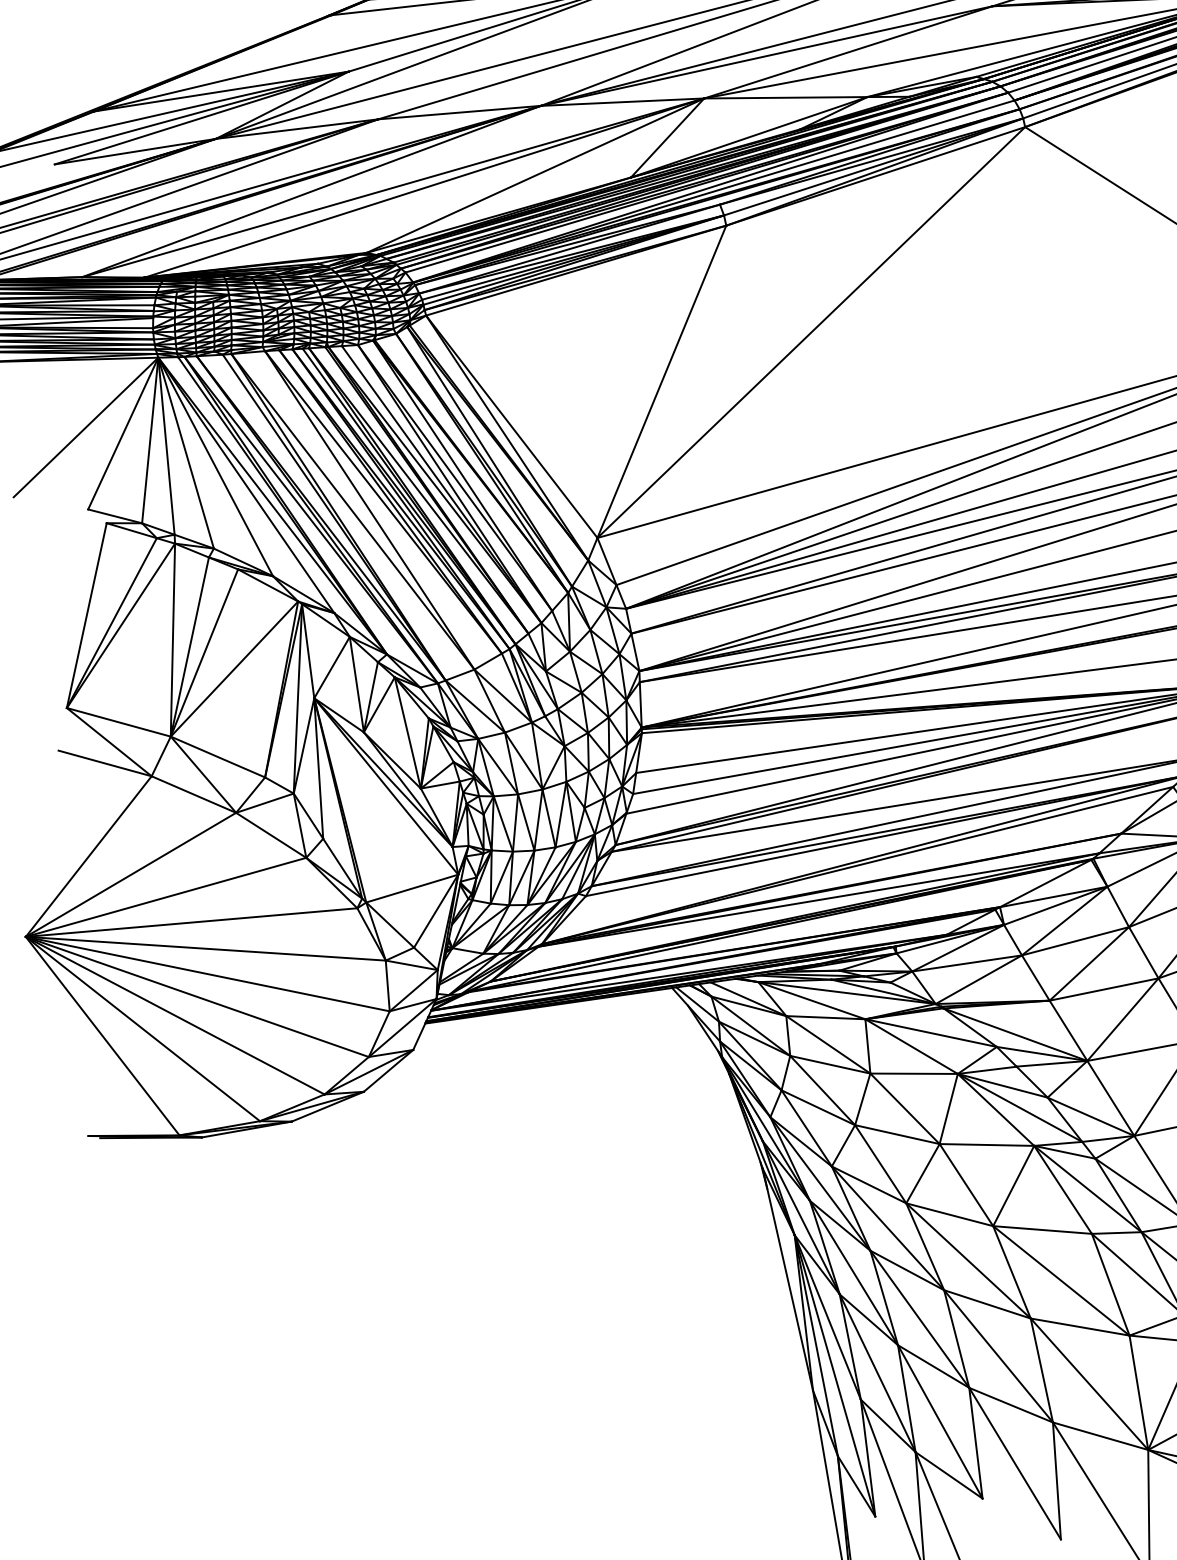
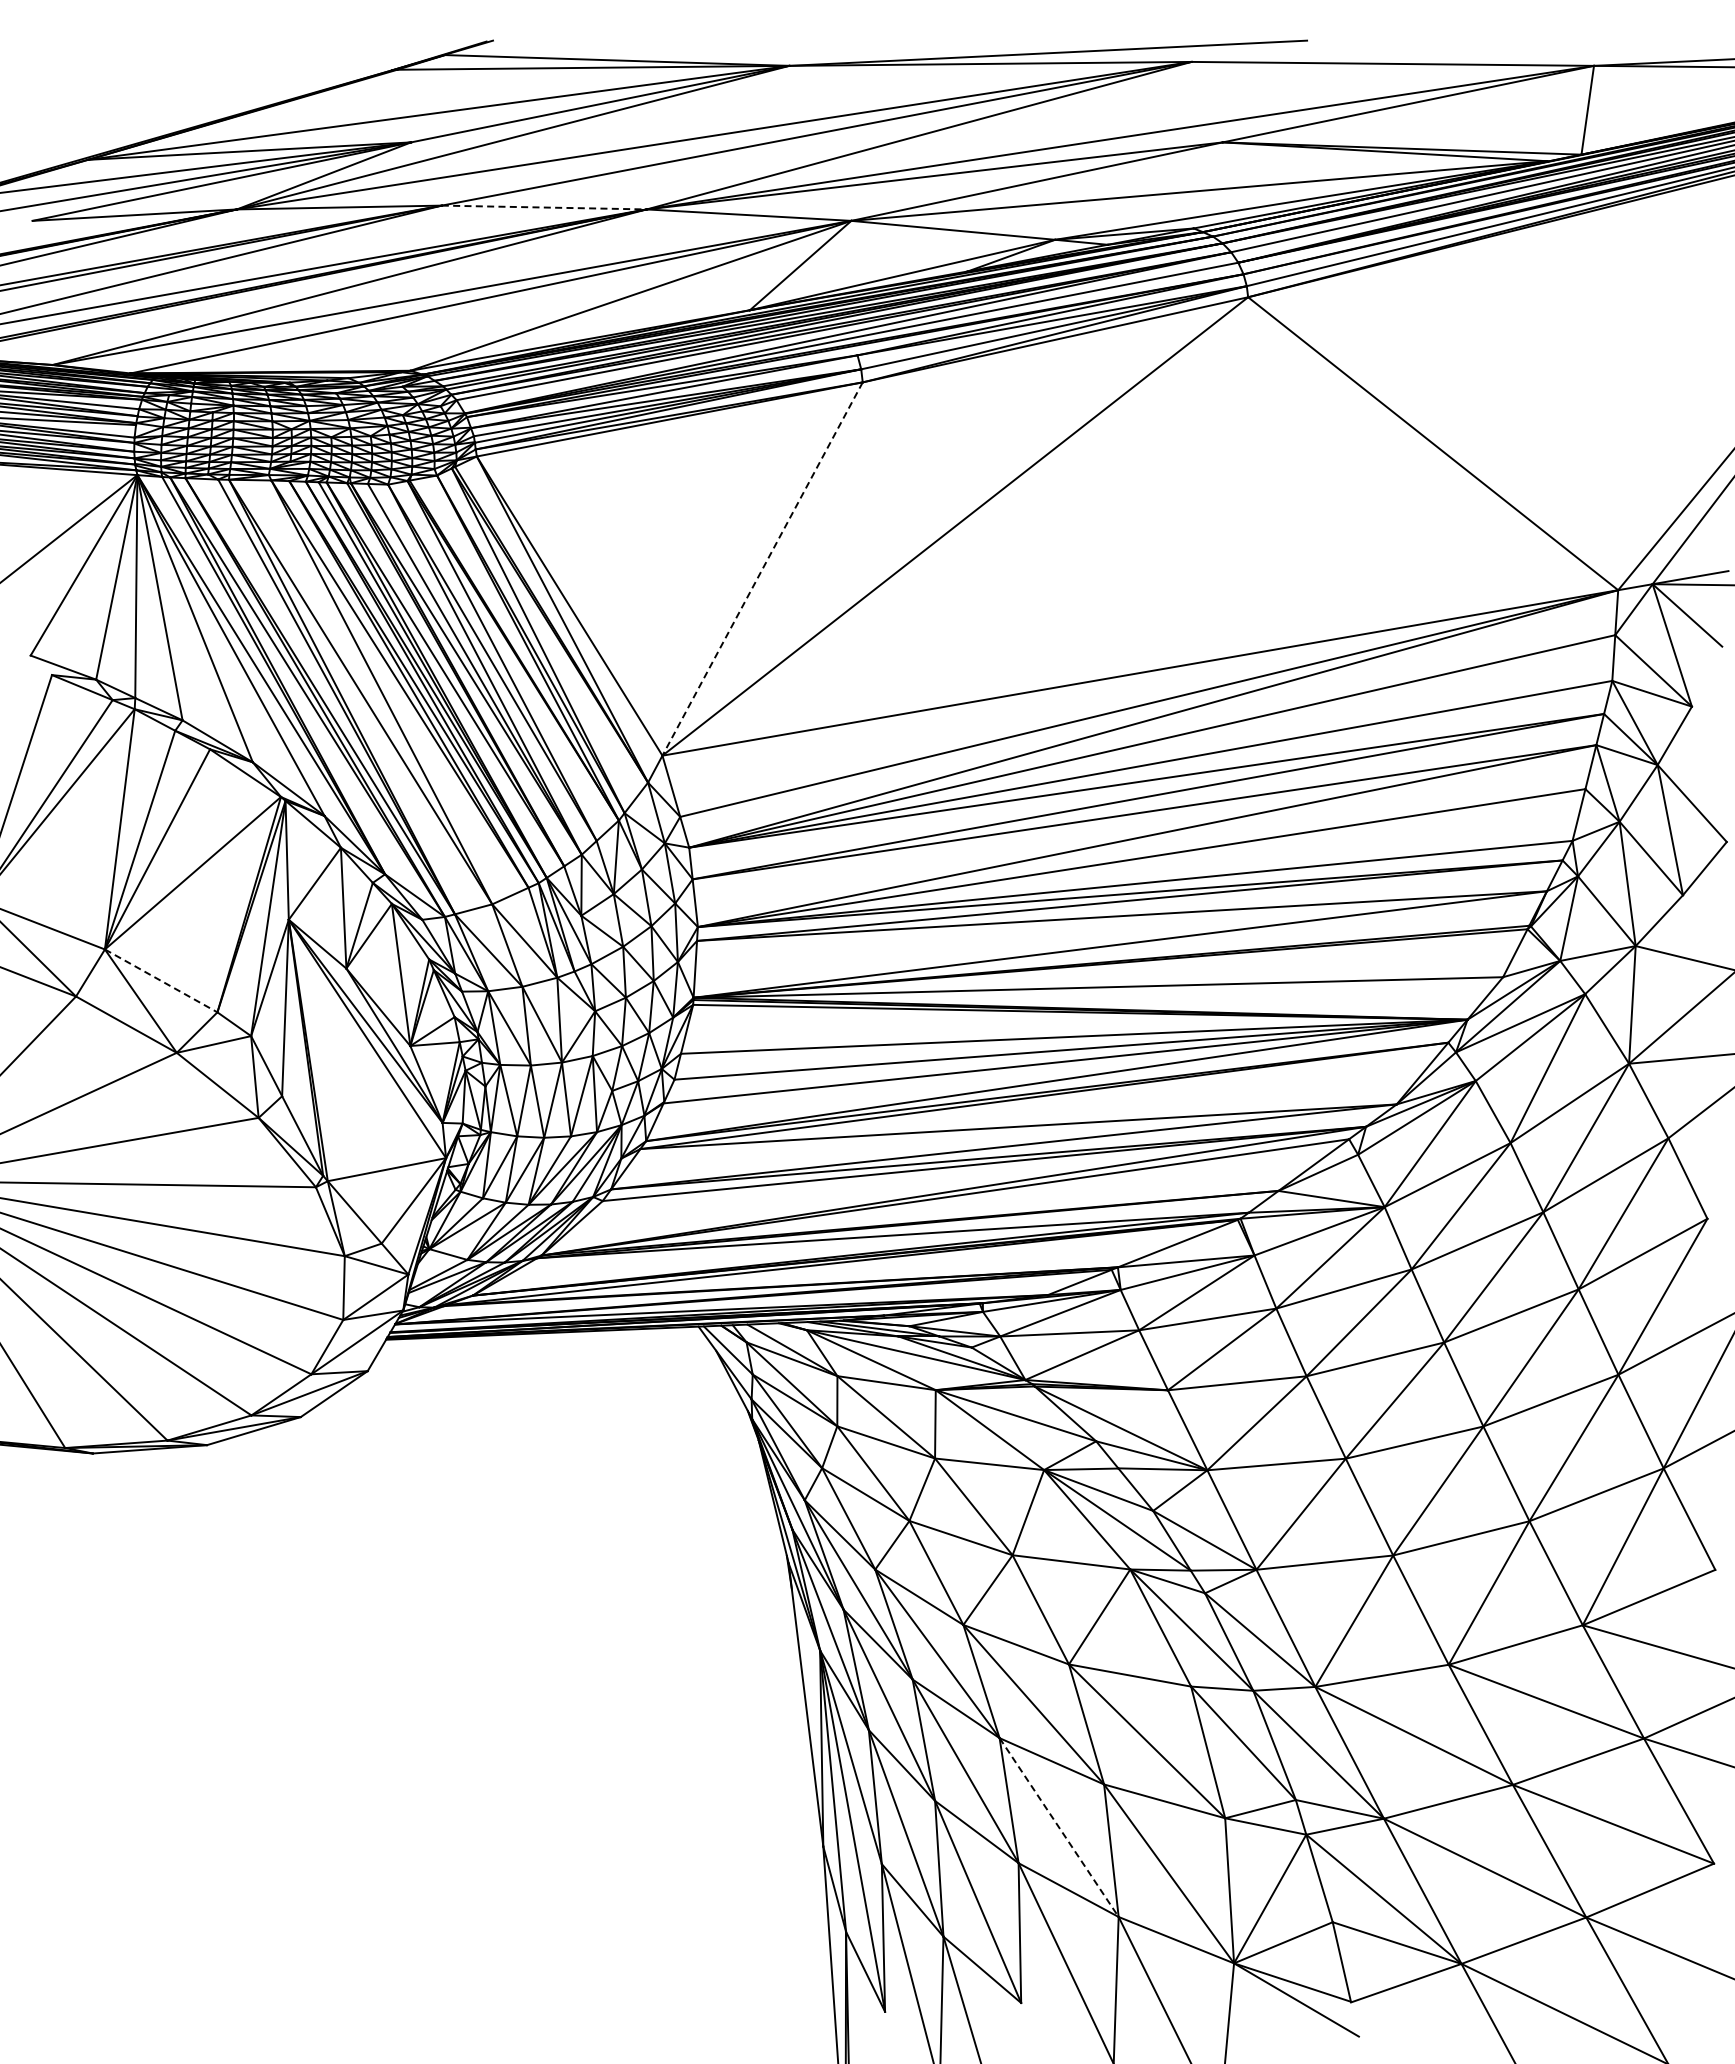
line: (459, 112) -> (544, 207), solid -> dashed
line: (661, 382) -> (762, 569), solid -> dashed
line: (218, 757) -> (161, 981), solid -> dashed
line: (998, 1356) -> (1059, 1827), solid -> dashed

